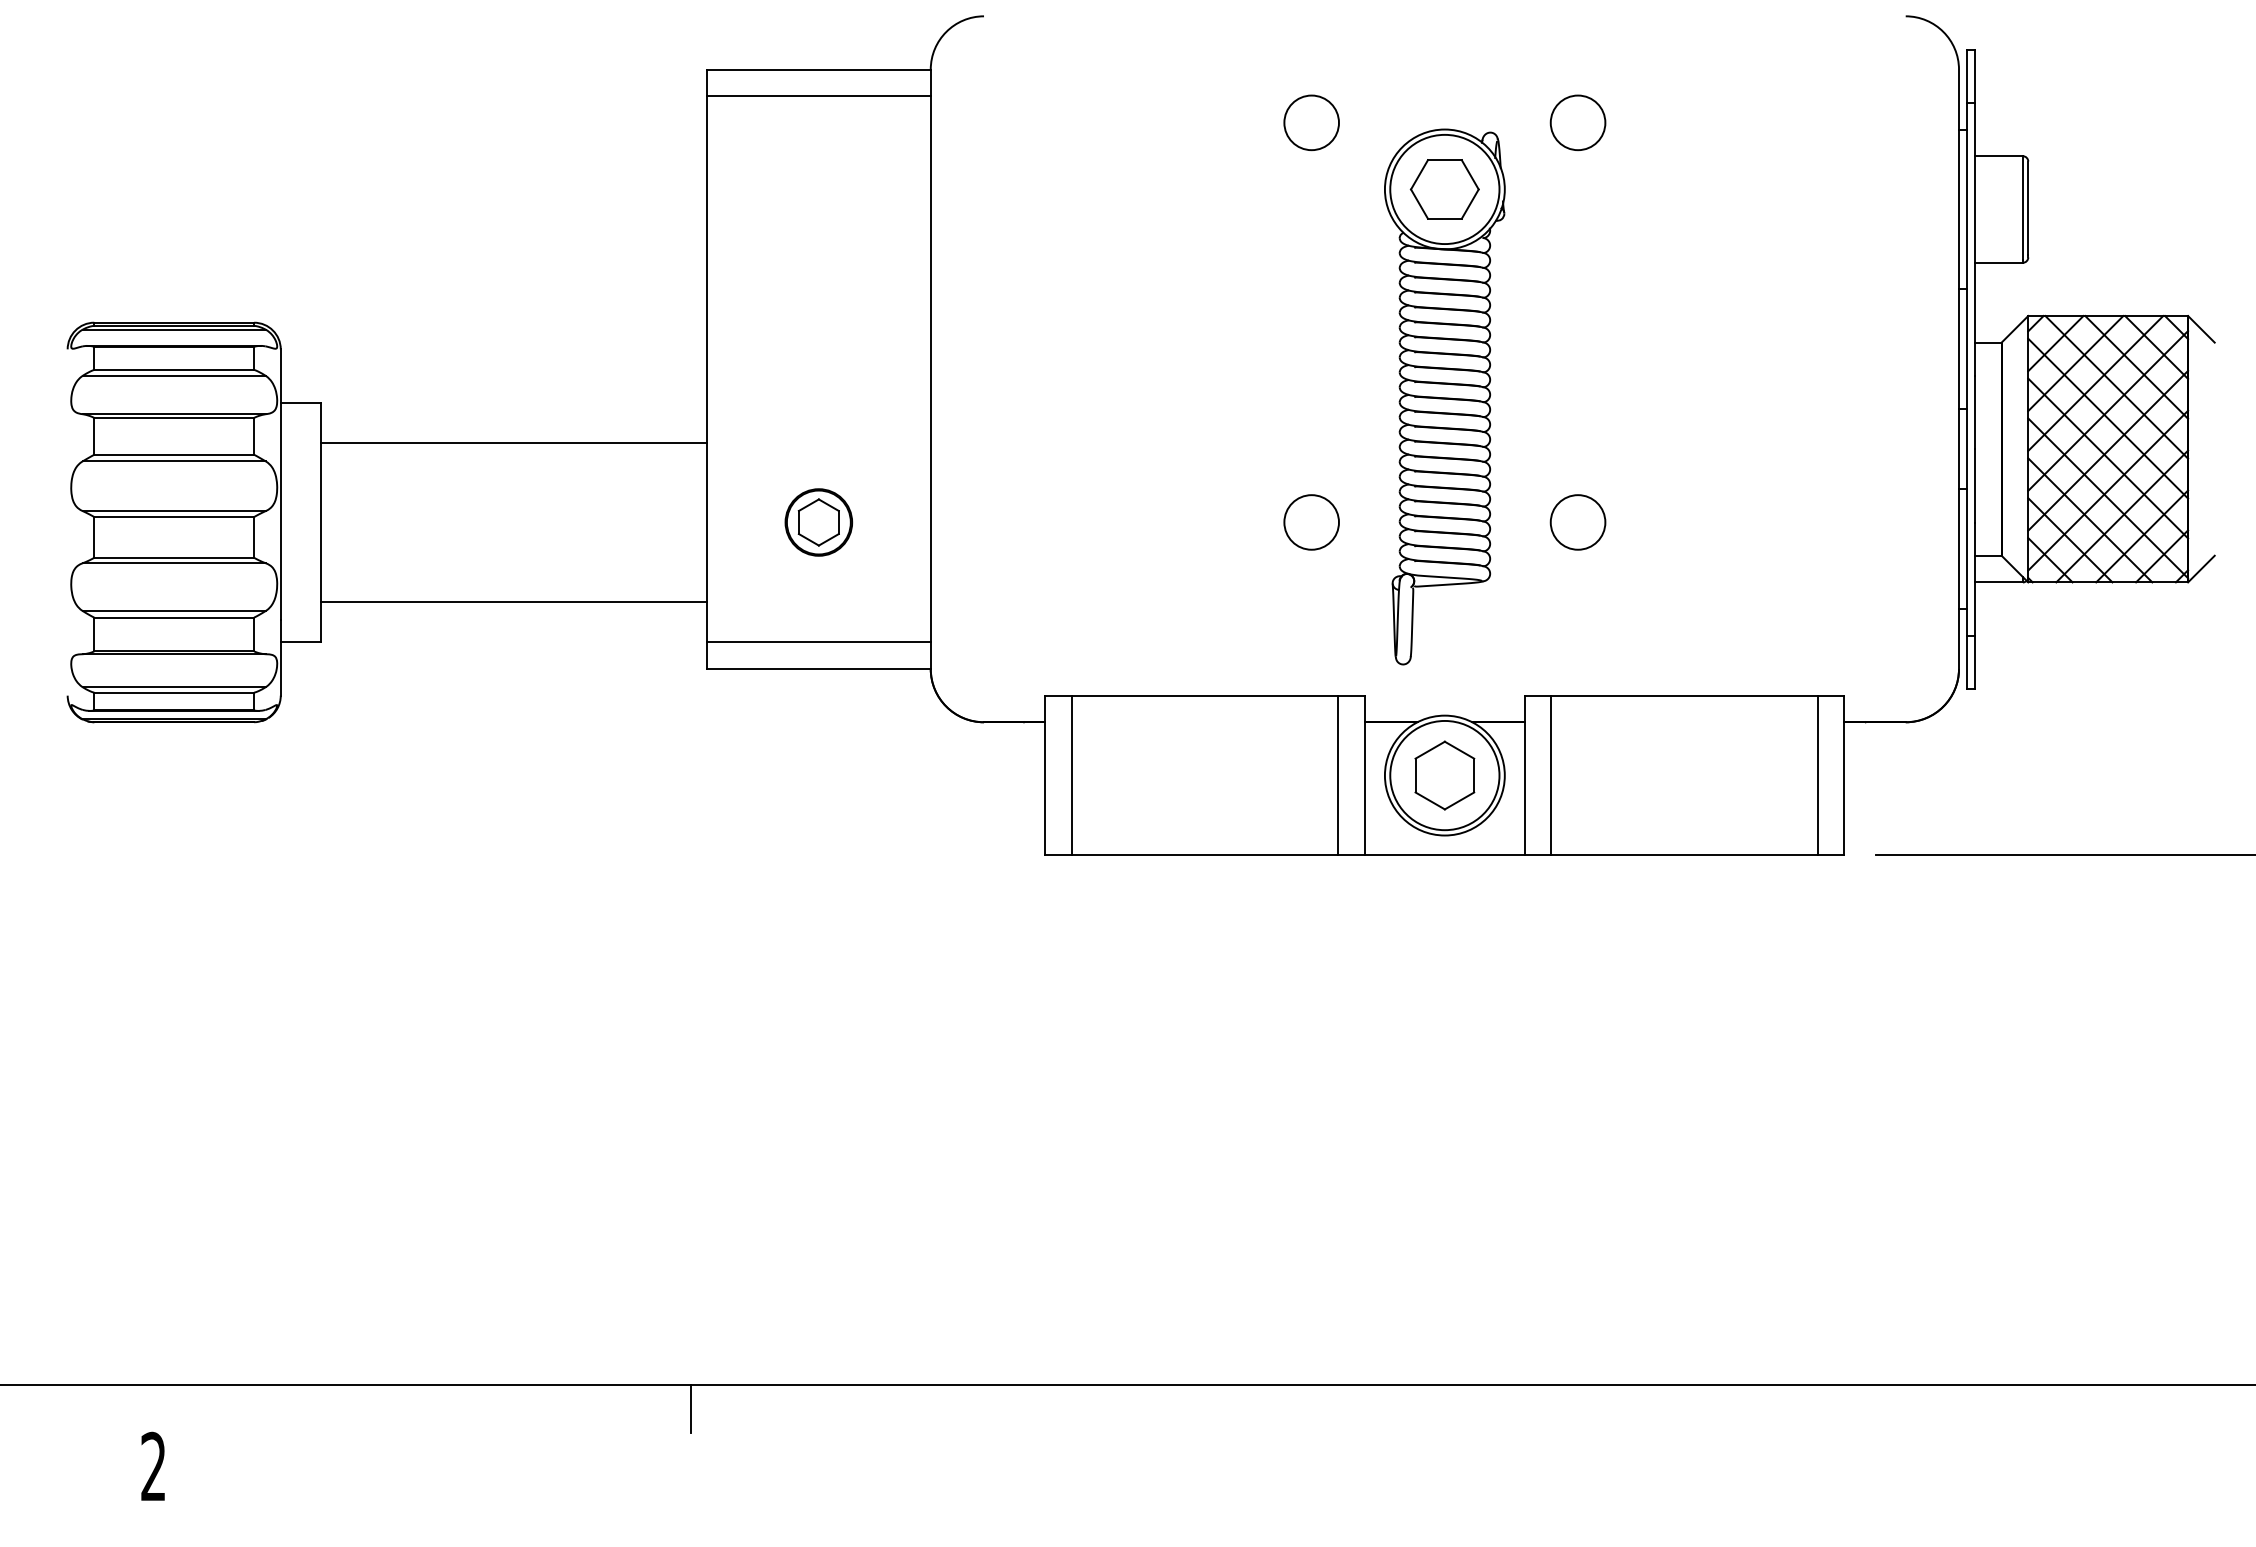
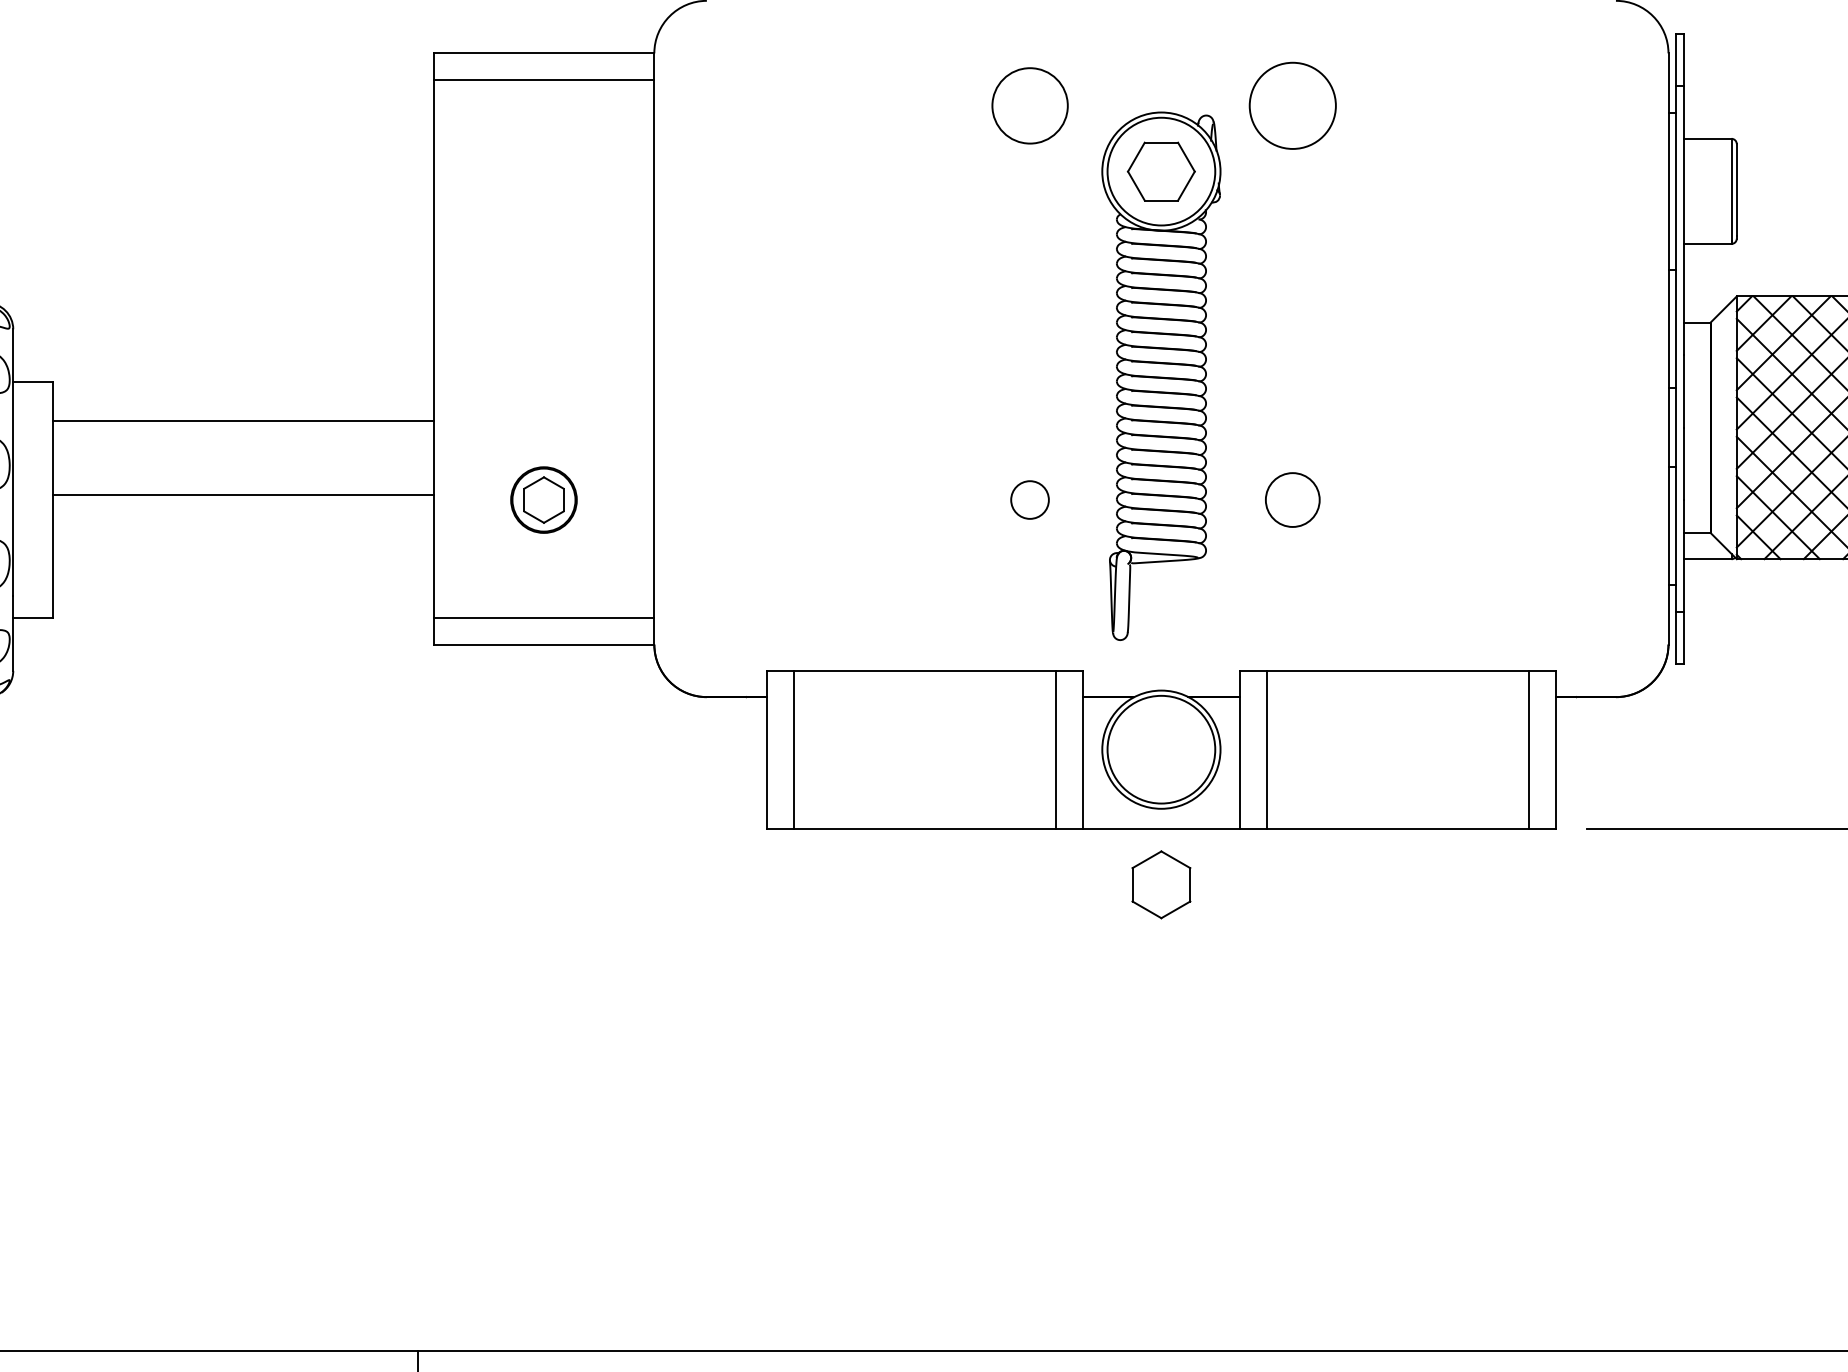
circle: (1311, 122) -> (1029, 105), size x1.4
circle: (1577, 122) -> (1292, 105), size x1.6
circle: (1311, 522) -> (1029, 500), size x0.7
line: (513, 602) -> (242, 495), moved
part: (1444, 775) -> (1161, 884), moved

